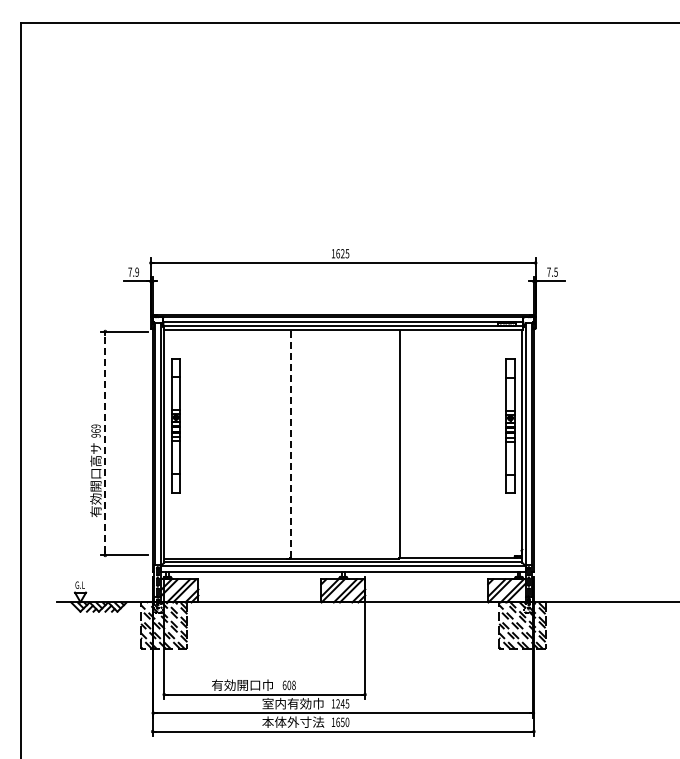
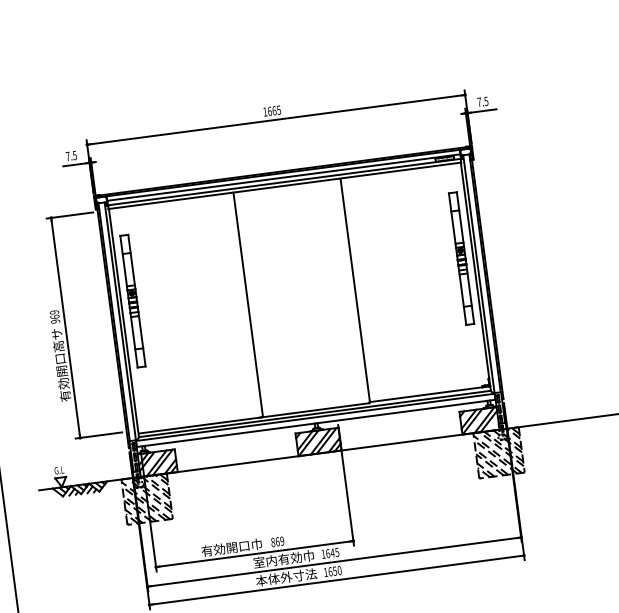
text: (342, 253) -> (274, 110), 1625 -> 1665
text: (137, 271) -> (75, 154), 7.9 -> 7.5
line: (105, 443) -> (65, 327), dashed -> solid
line: (290, 443) -> (247, 304), dashed -> solid
text: (288, 684) -> (276, 541), 608 -> 869
text: (338, 703) -> (328, 553), 1245 -> 1645

